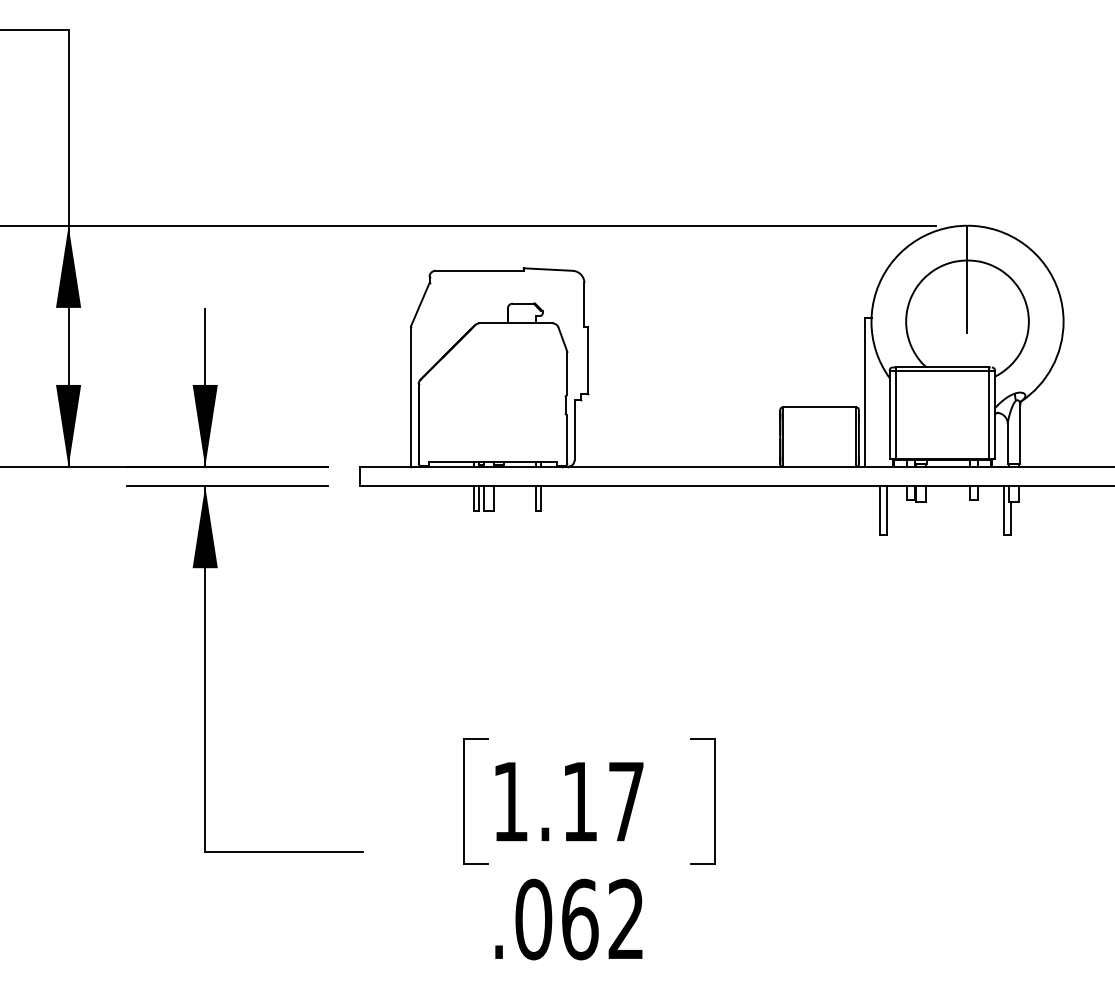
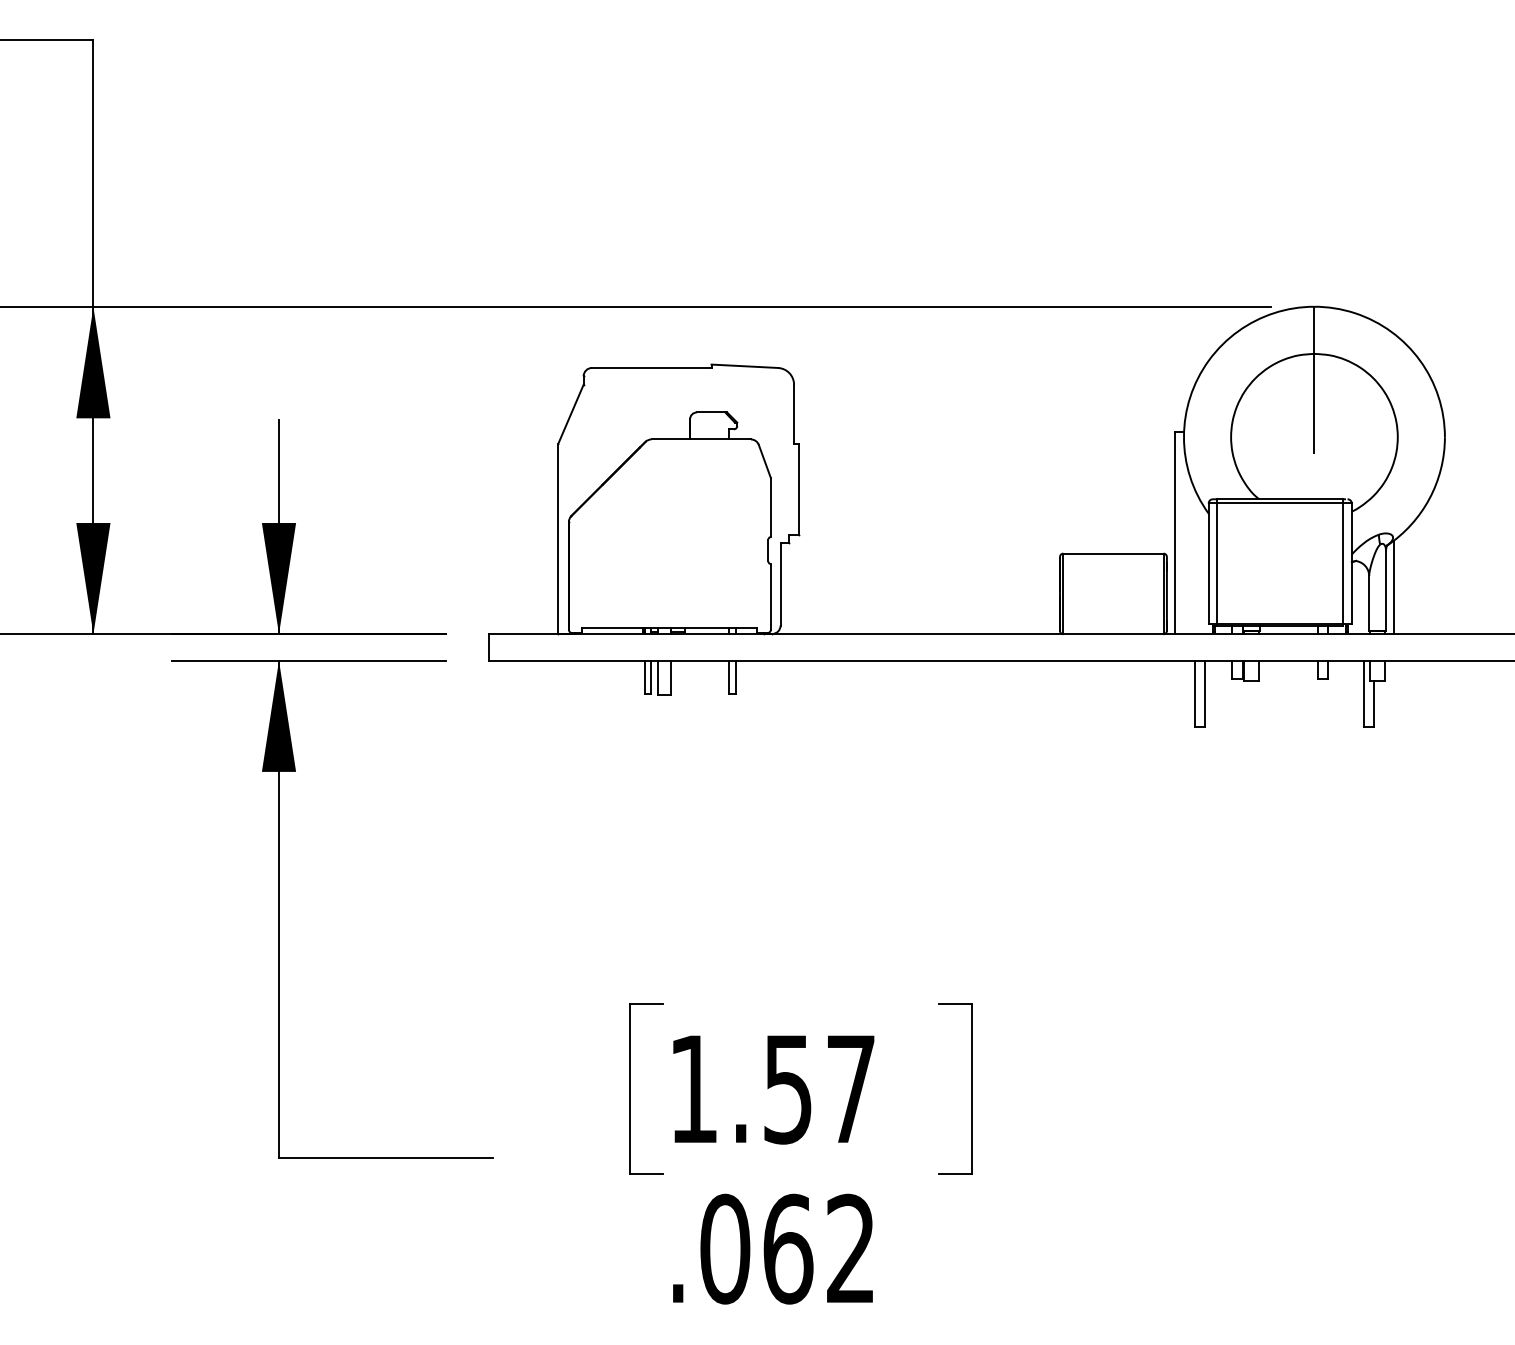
line: (1025, 432) -> (1393, 587), added
text: (579, 801) -> (787, 1089), 1.17 -> 1.57

